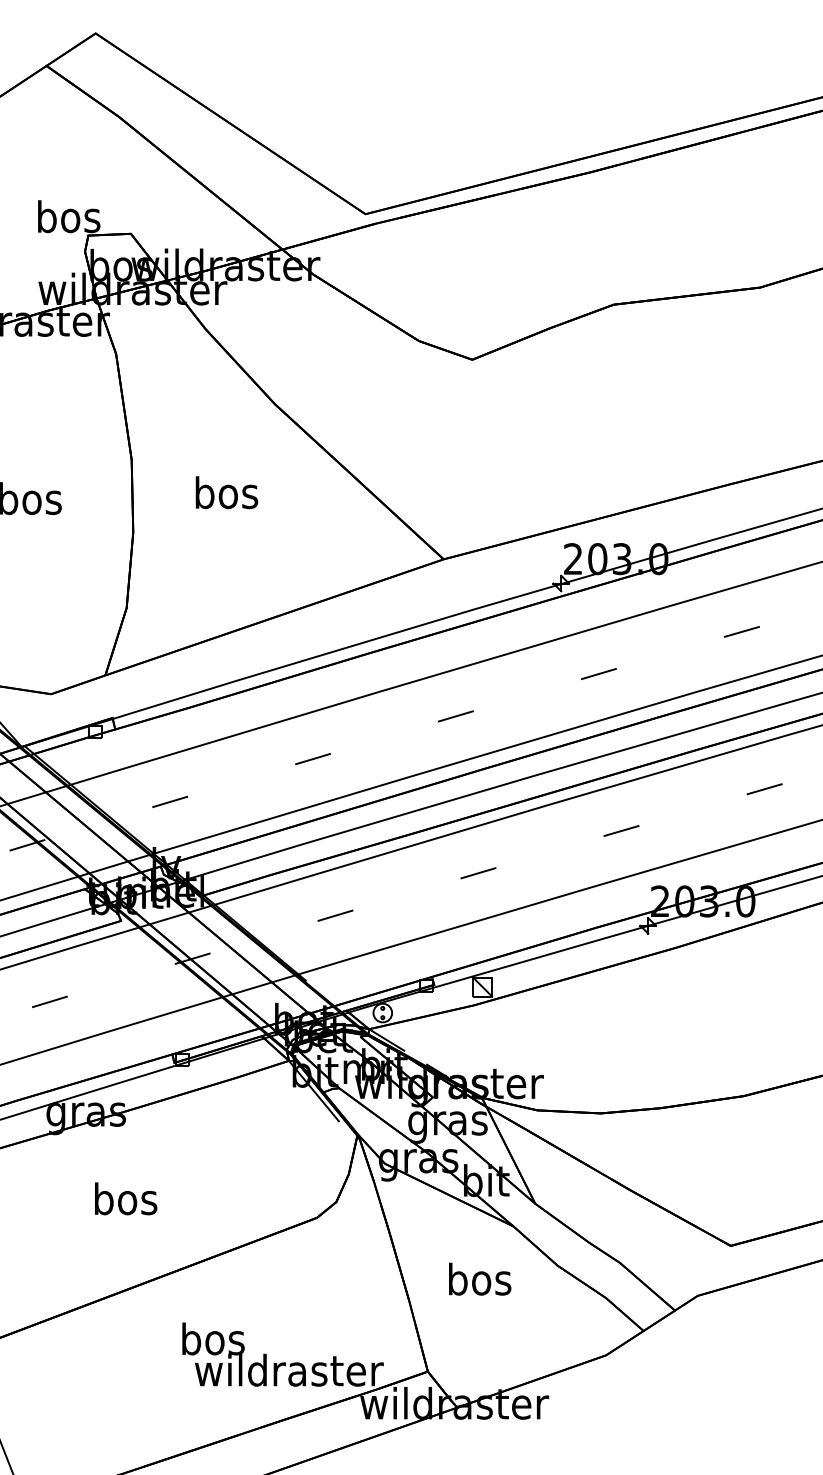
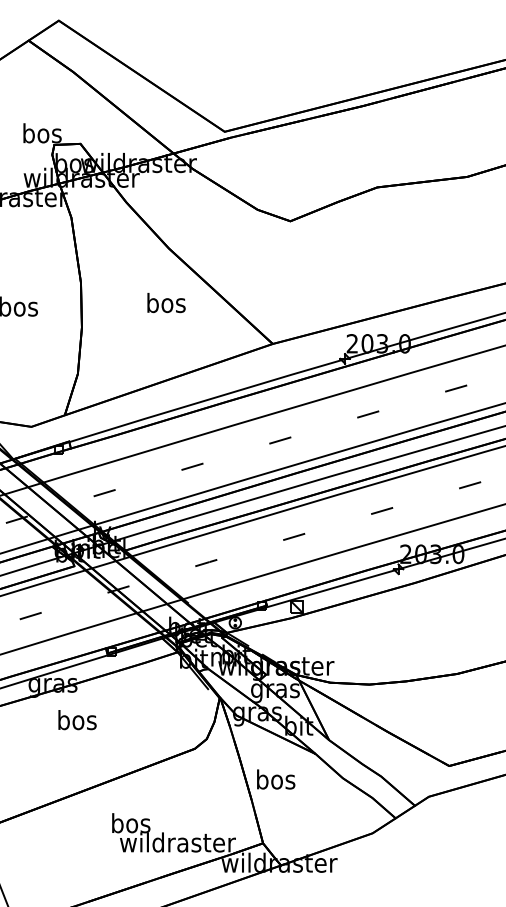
text: (226, 493) -> (166, 303), moved
text: (126, 1199) -> (77, 720), moved
text: (480, 1279) -> (276, 779), moved

